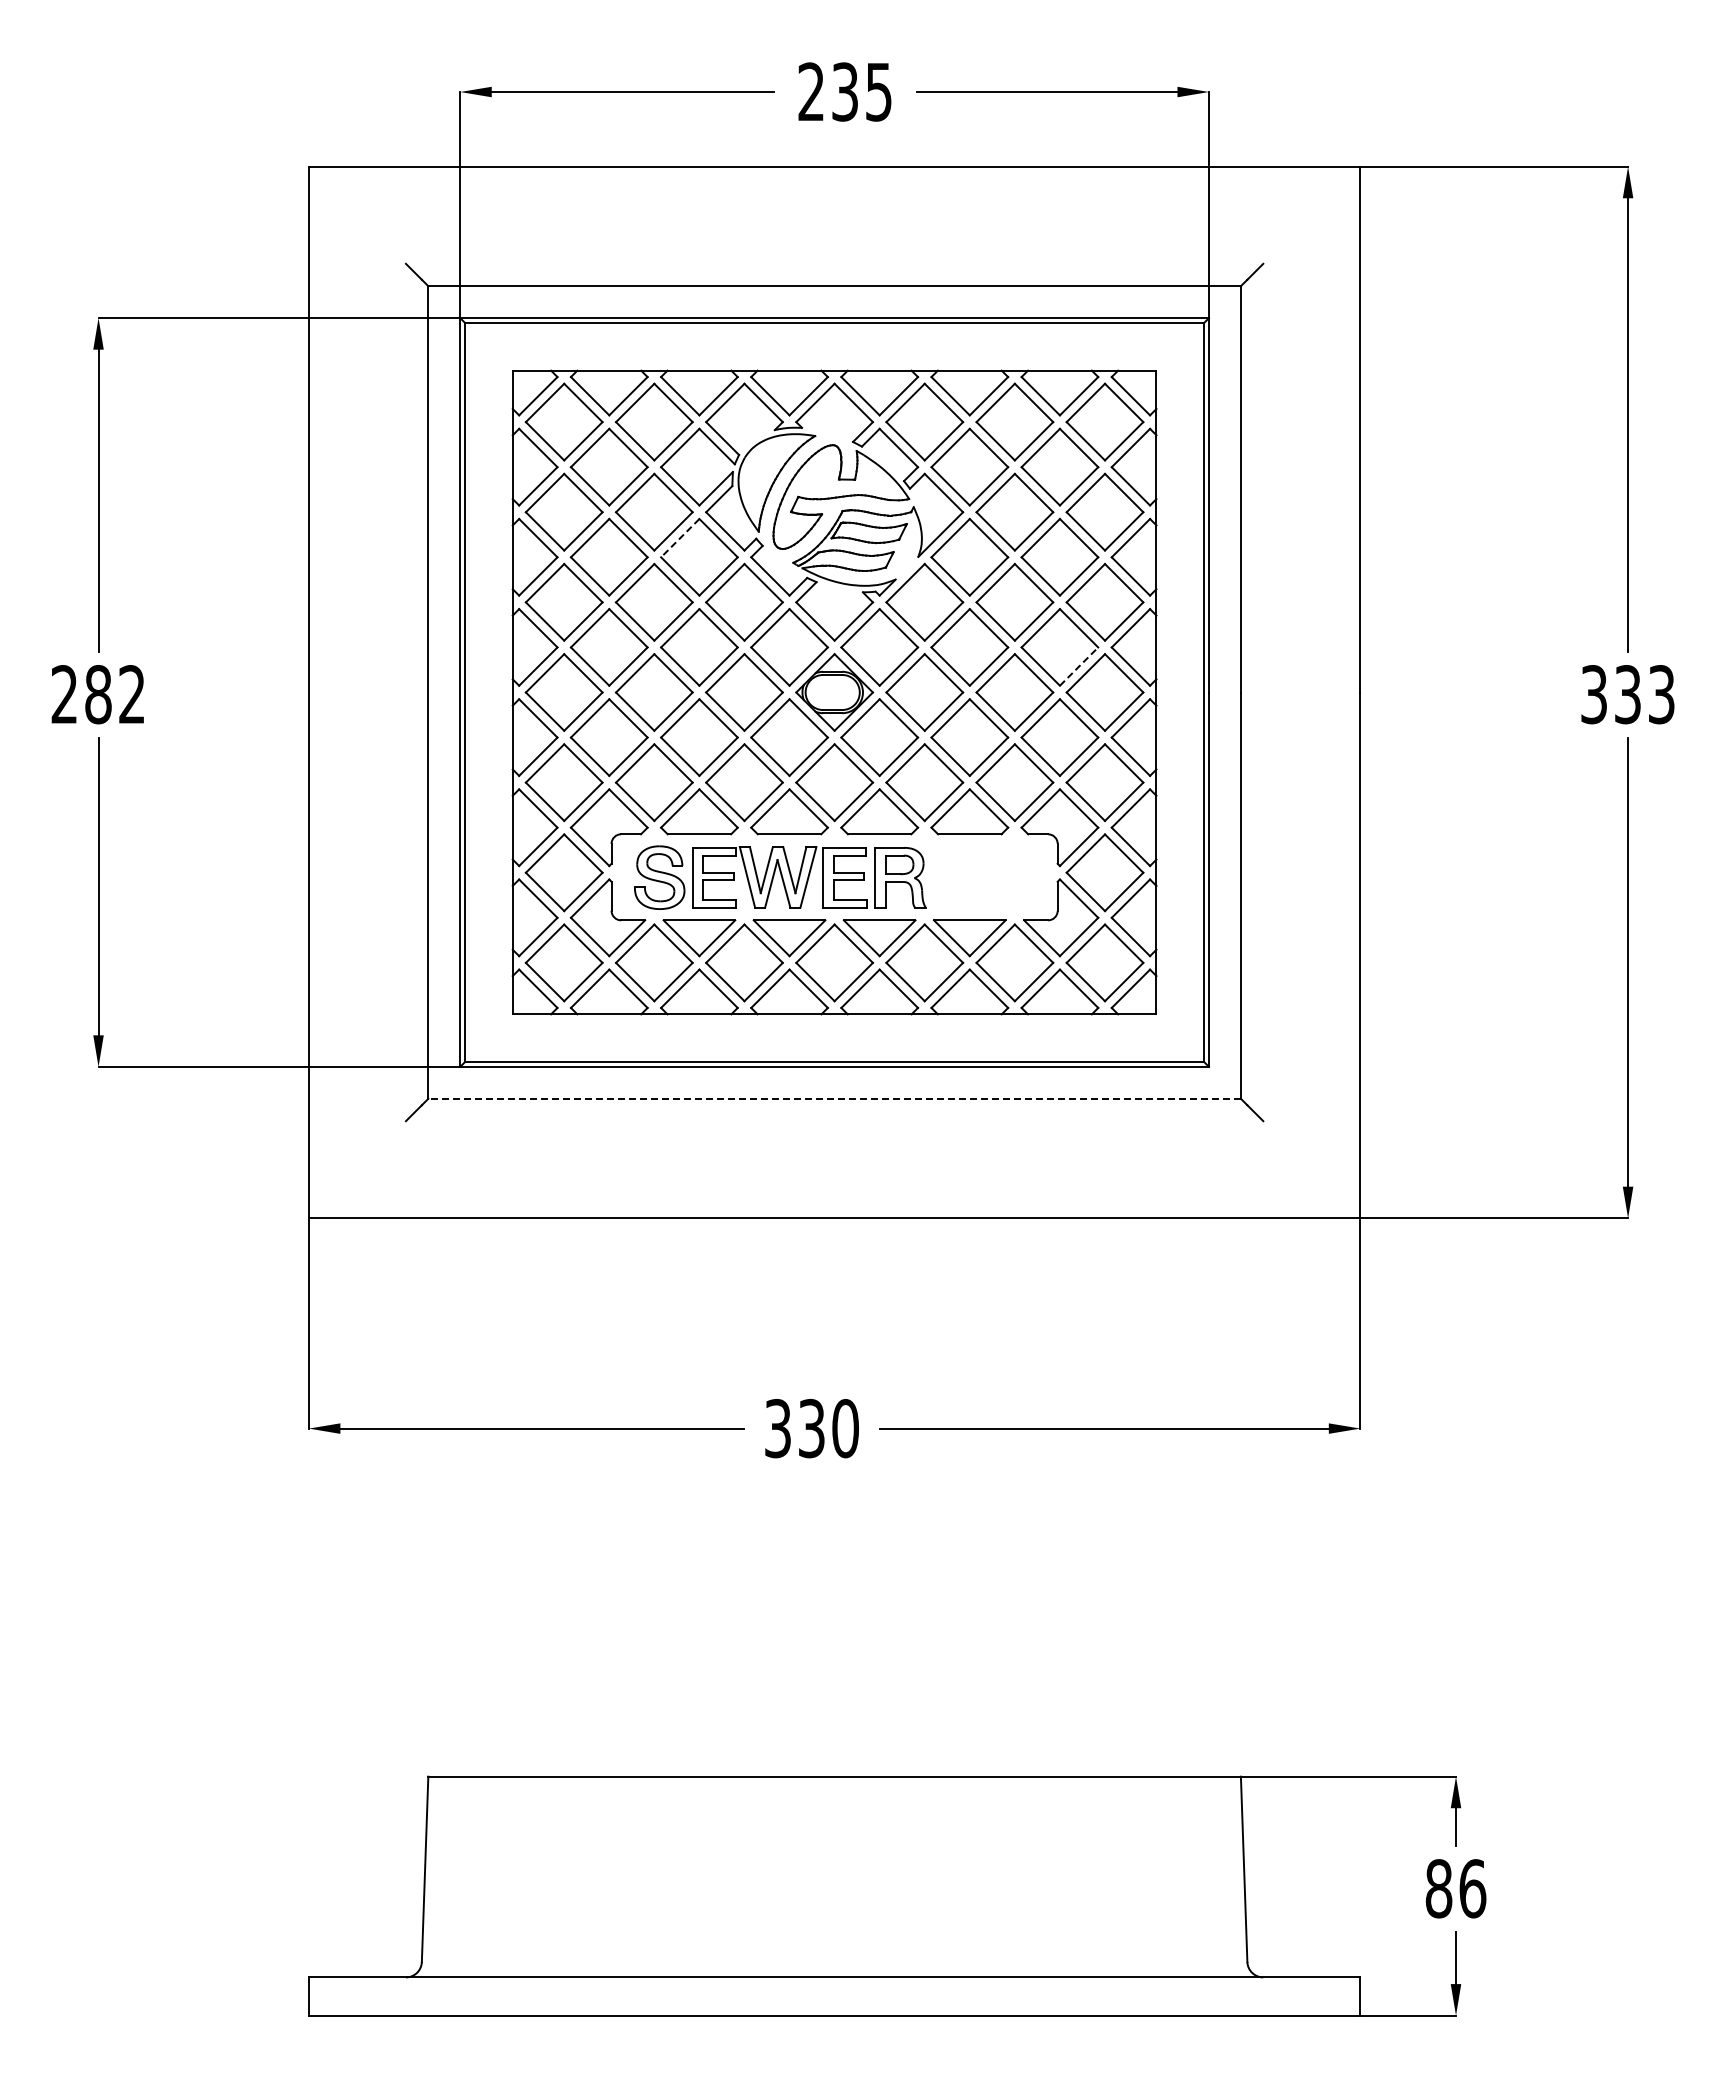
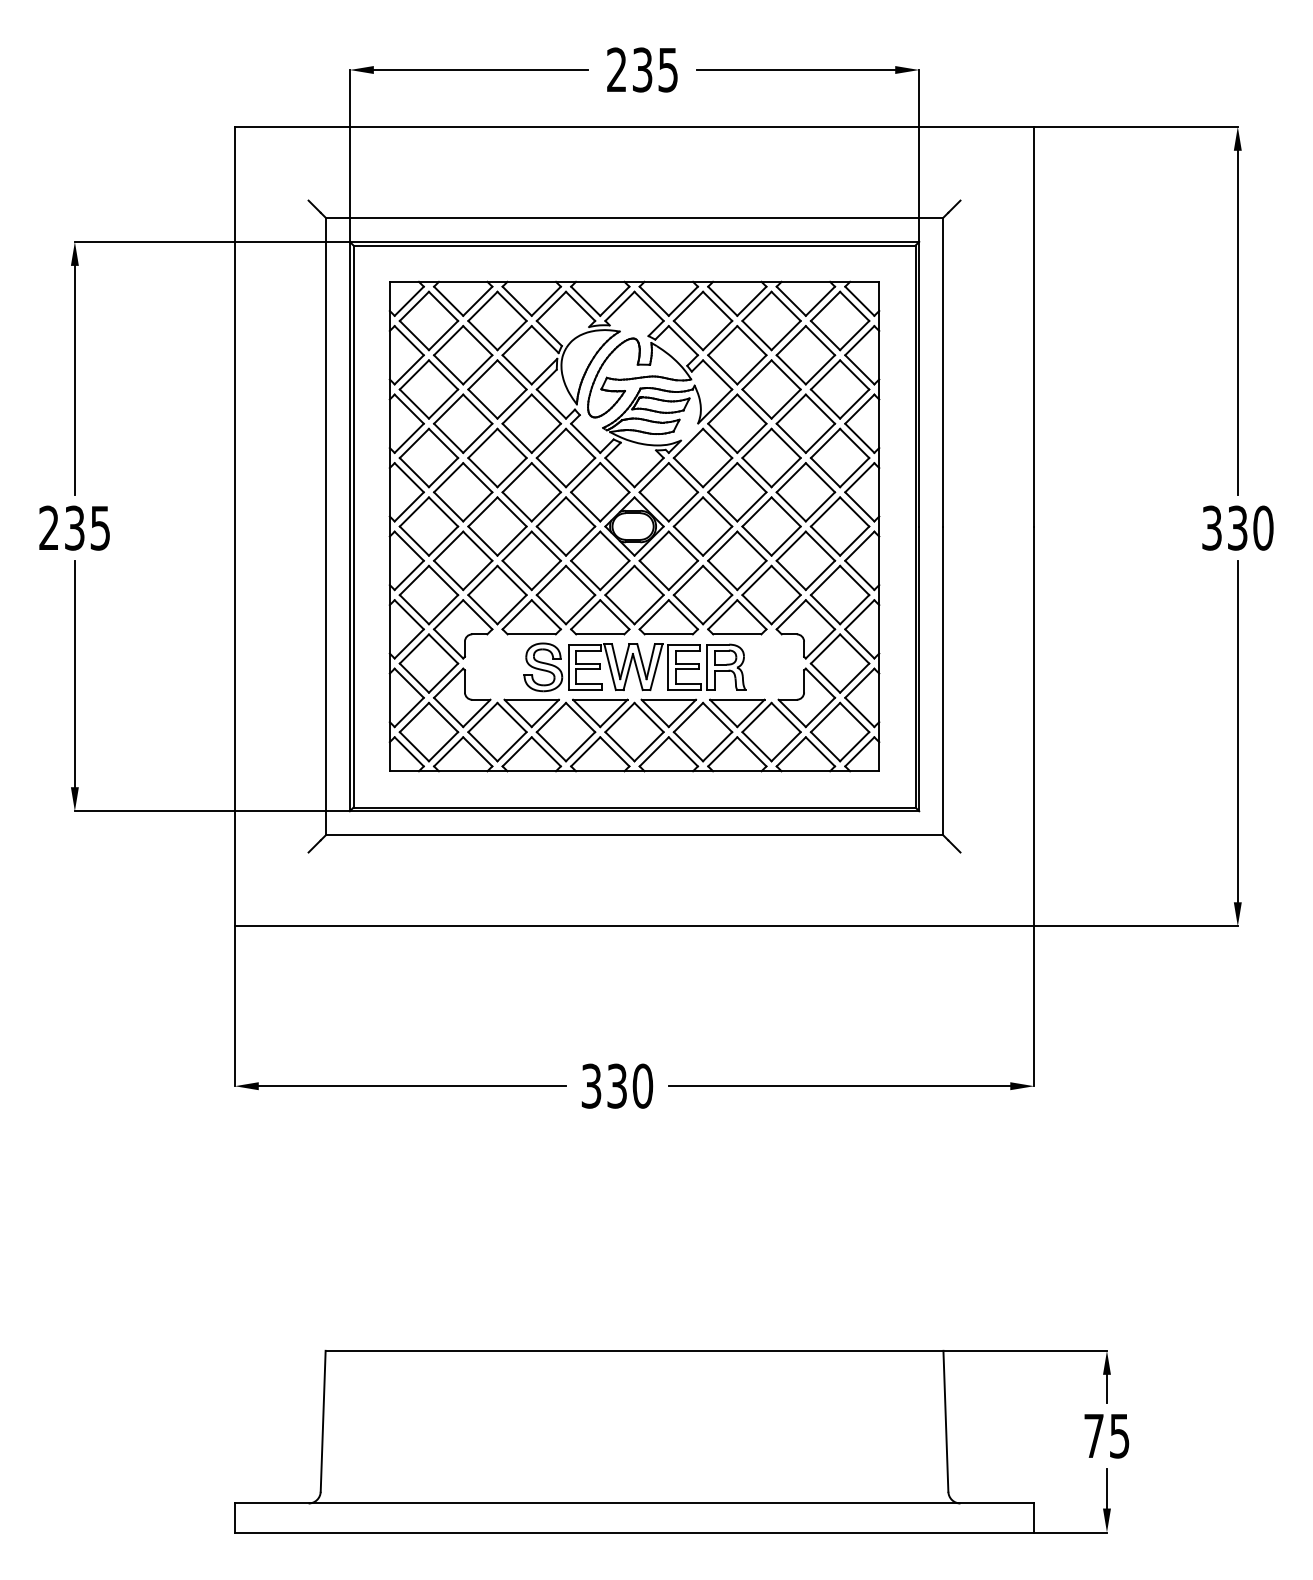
line: (679, 538) -> (516, 409), dashed -> solid
line: (1079, 666) -> (820, 506), dashed -> solid
text: (114, 694) -> (87, 528), 282 -> 235
text: (1661, 694) -> (1263, 528), 333 -> 330
part: (780, 877) -> (635, 667), moved
line: (834, 1098) -> (634, 835), dashed -> solid
text: (1455, 1888) -> (1106, 1435), 86 -> 75

